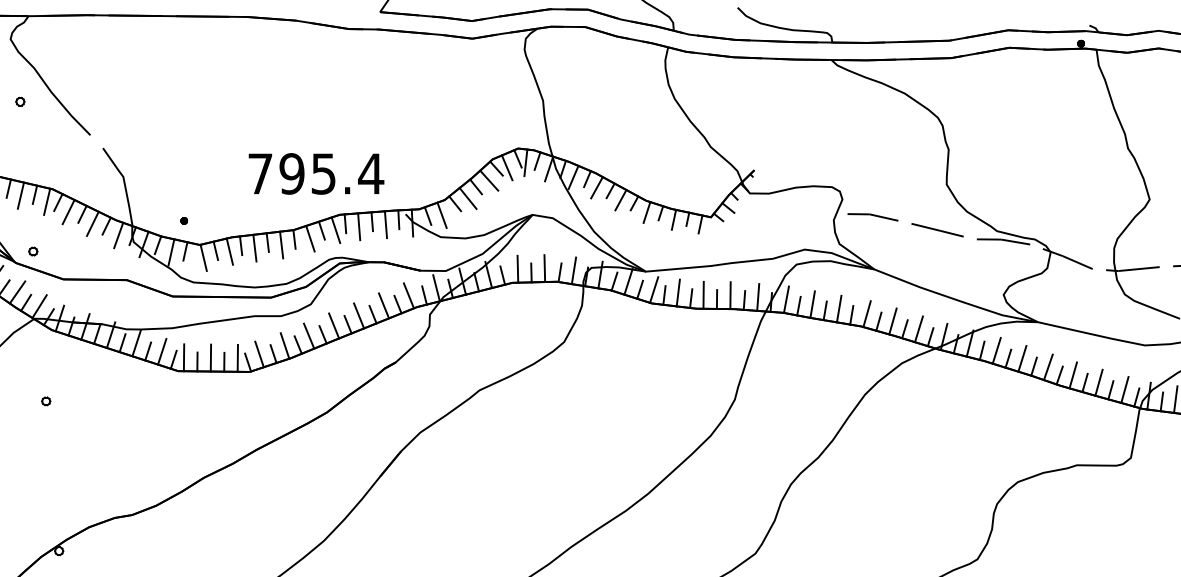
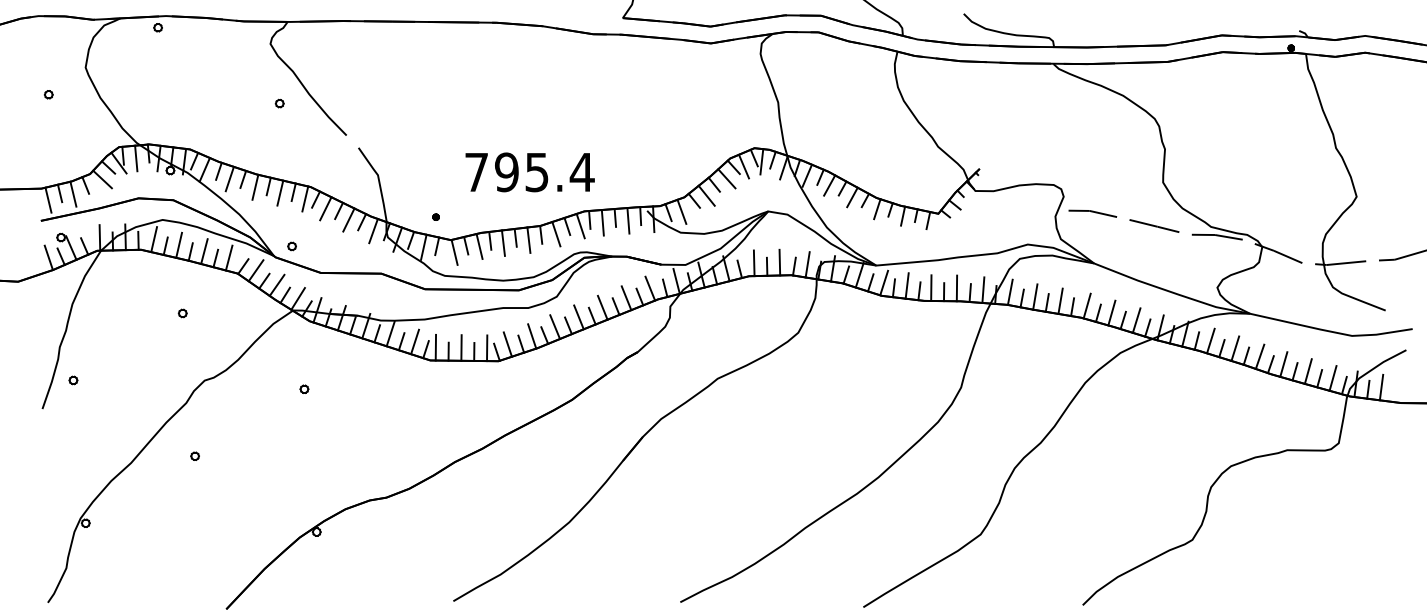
text: (315, 174) -> (529, 172), moved

